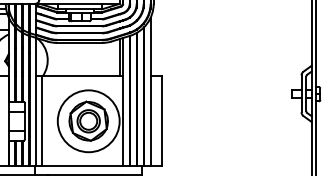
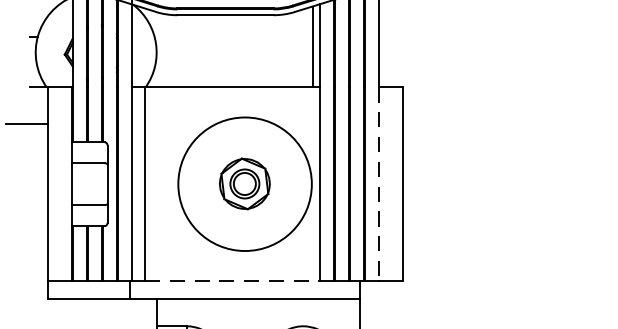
part: (88, 120) -> (244, 182), size x0.6
line: (150, 121) -> (378, 184), solid -> dashed
line: (83, 166) -> (233, 281), solid -> dashed

